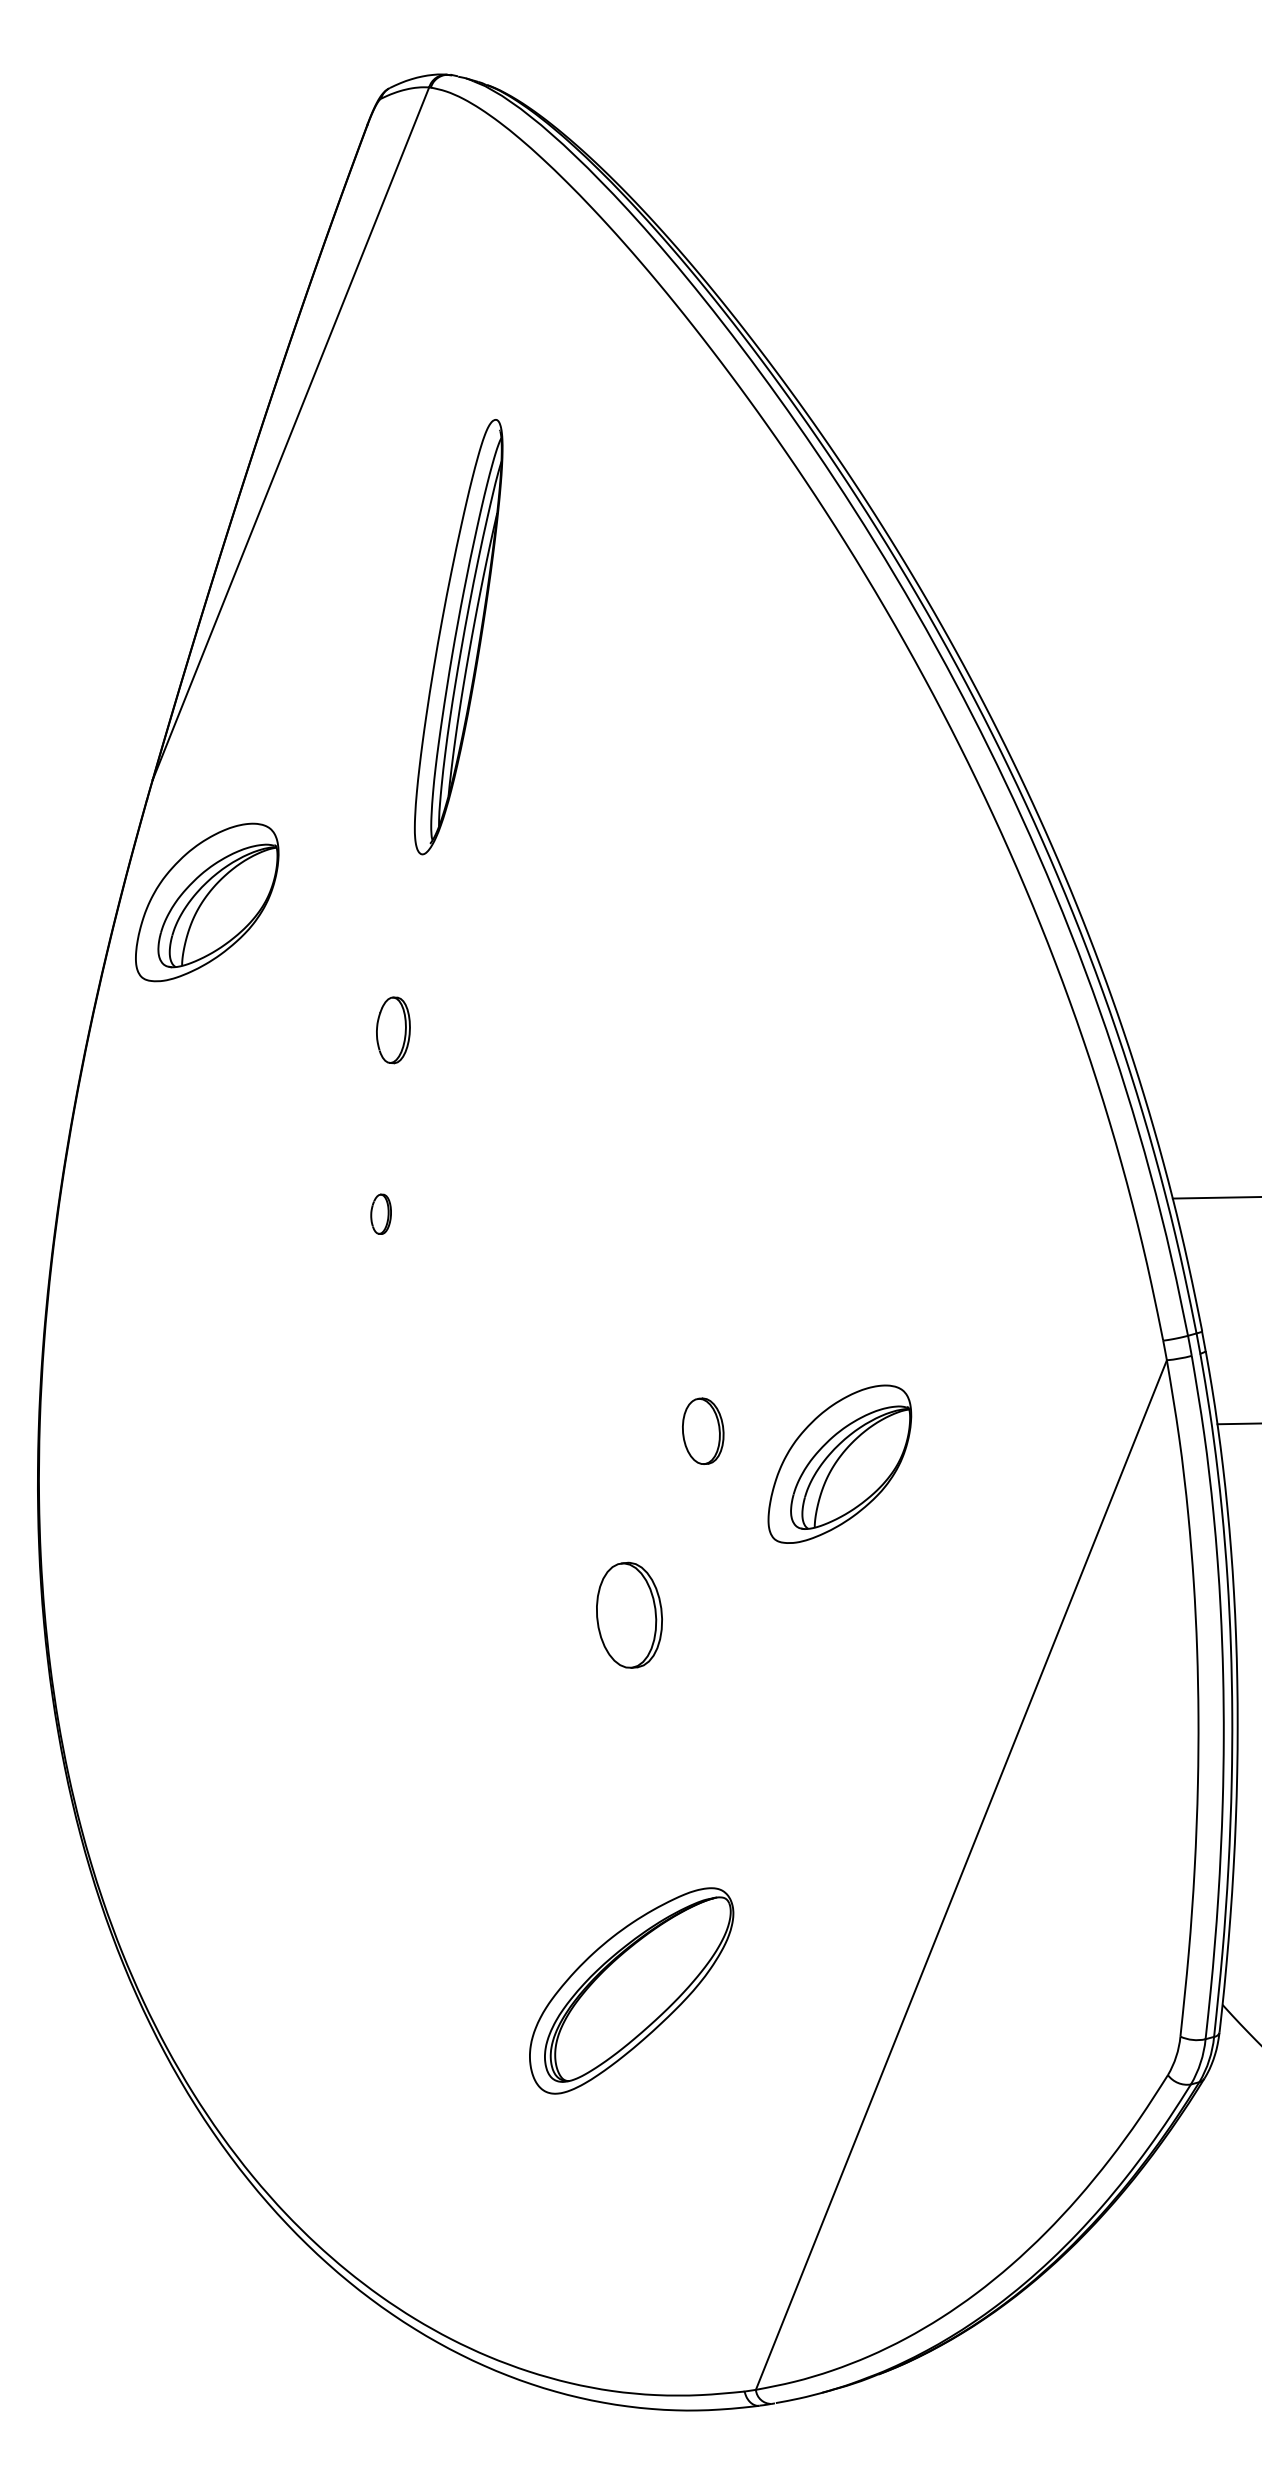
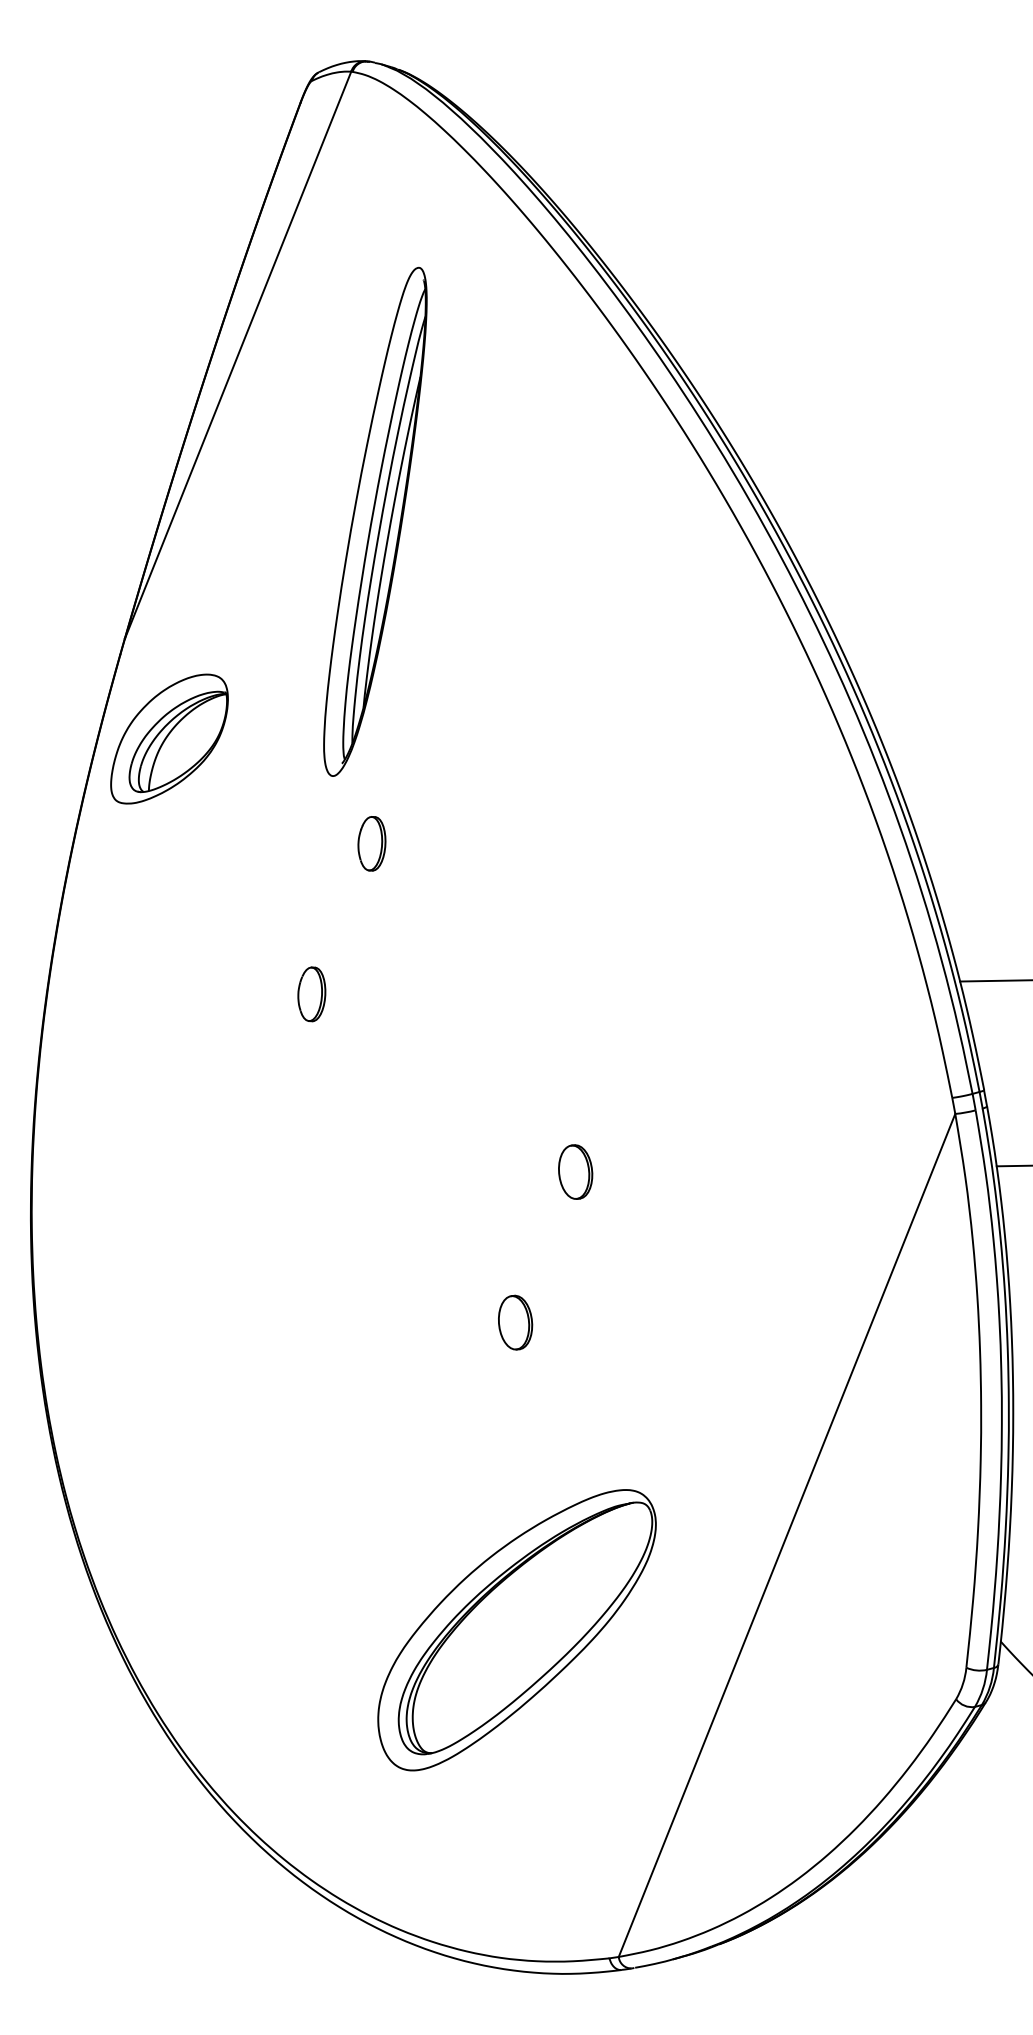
part: (458, 636) -> (375, 521), size x1.43
part: (392, 1029) -> (371, 843), moved
part: (380, 1214) -> (311, 994), size x1.67
part: (839, 1463) -> (687, 1198), removed
part: (629, 1614) -> (515, 1322), size x0.62
part: (631, 1991) -> (516, 1630), size x1.67

